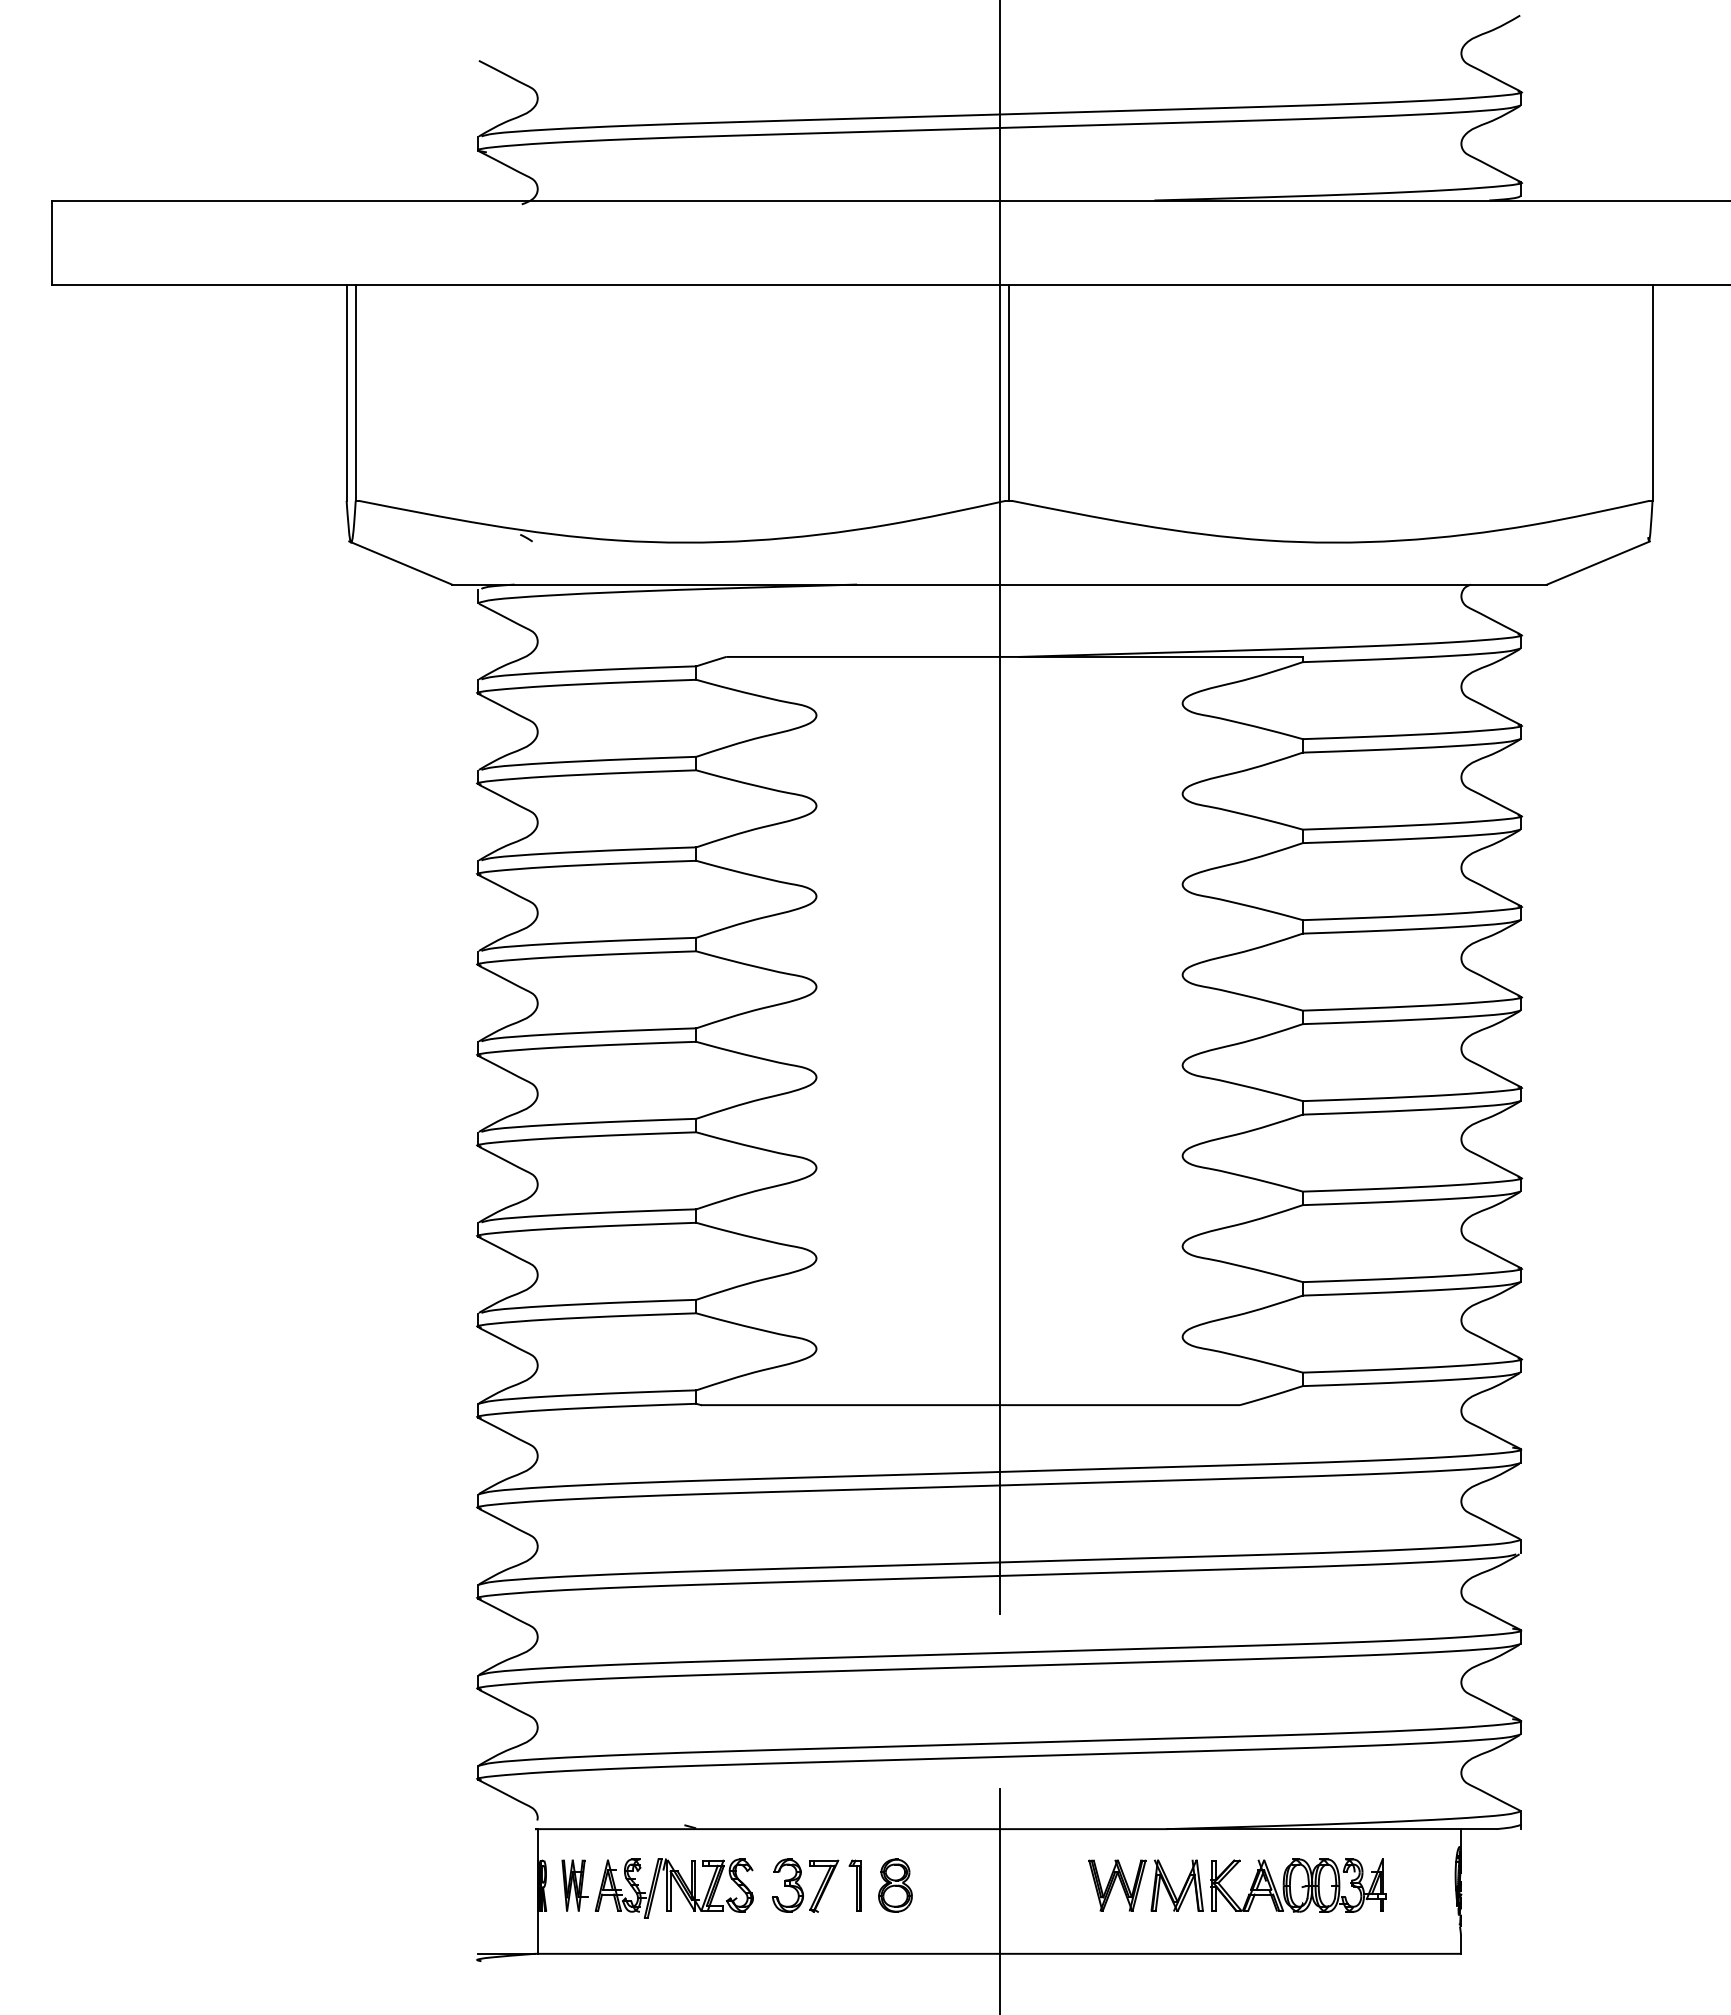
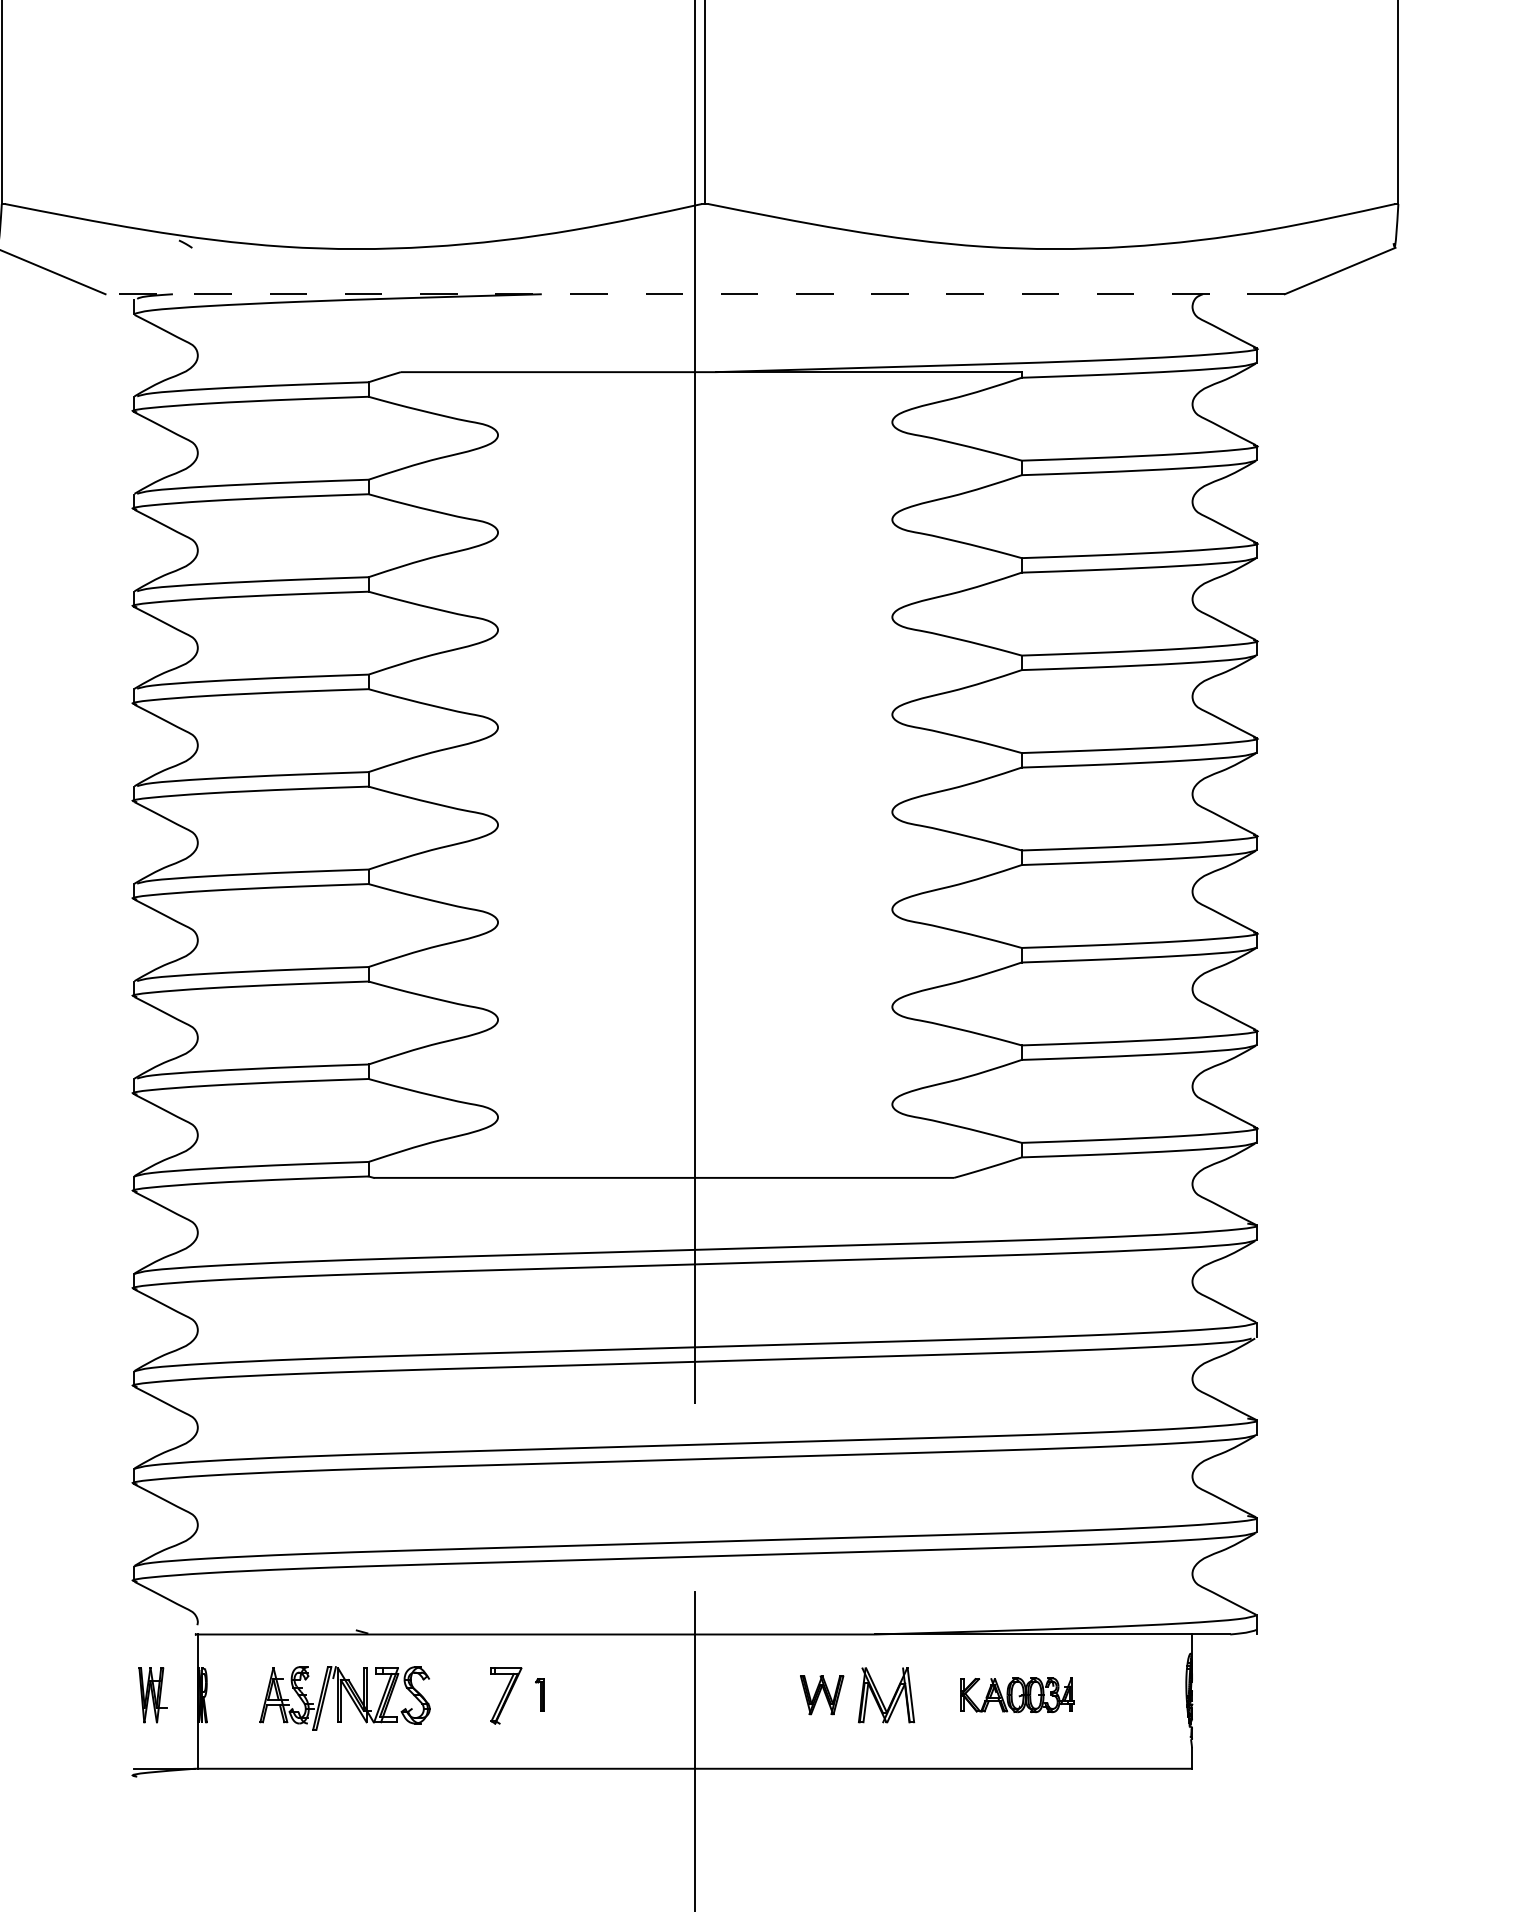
line: (999, 584) -> (695, 294), solid -> dashed
part: (574, 1885) -> (152, 1695), moved
part: (787, 1885) -> (466, 1695), removed
part: (854, 1885) -> (538, 1695), size x0.6
part: (895, 1885) -> (583, 1695), removed
part: (1117, 1885) -> (822, 1695), size x0.7
part: (1298, 1885) -> (1017, 1695), size x0.6

